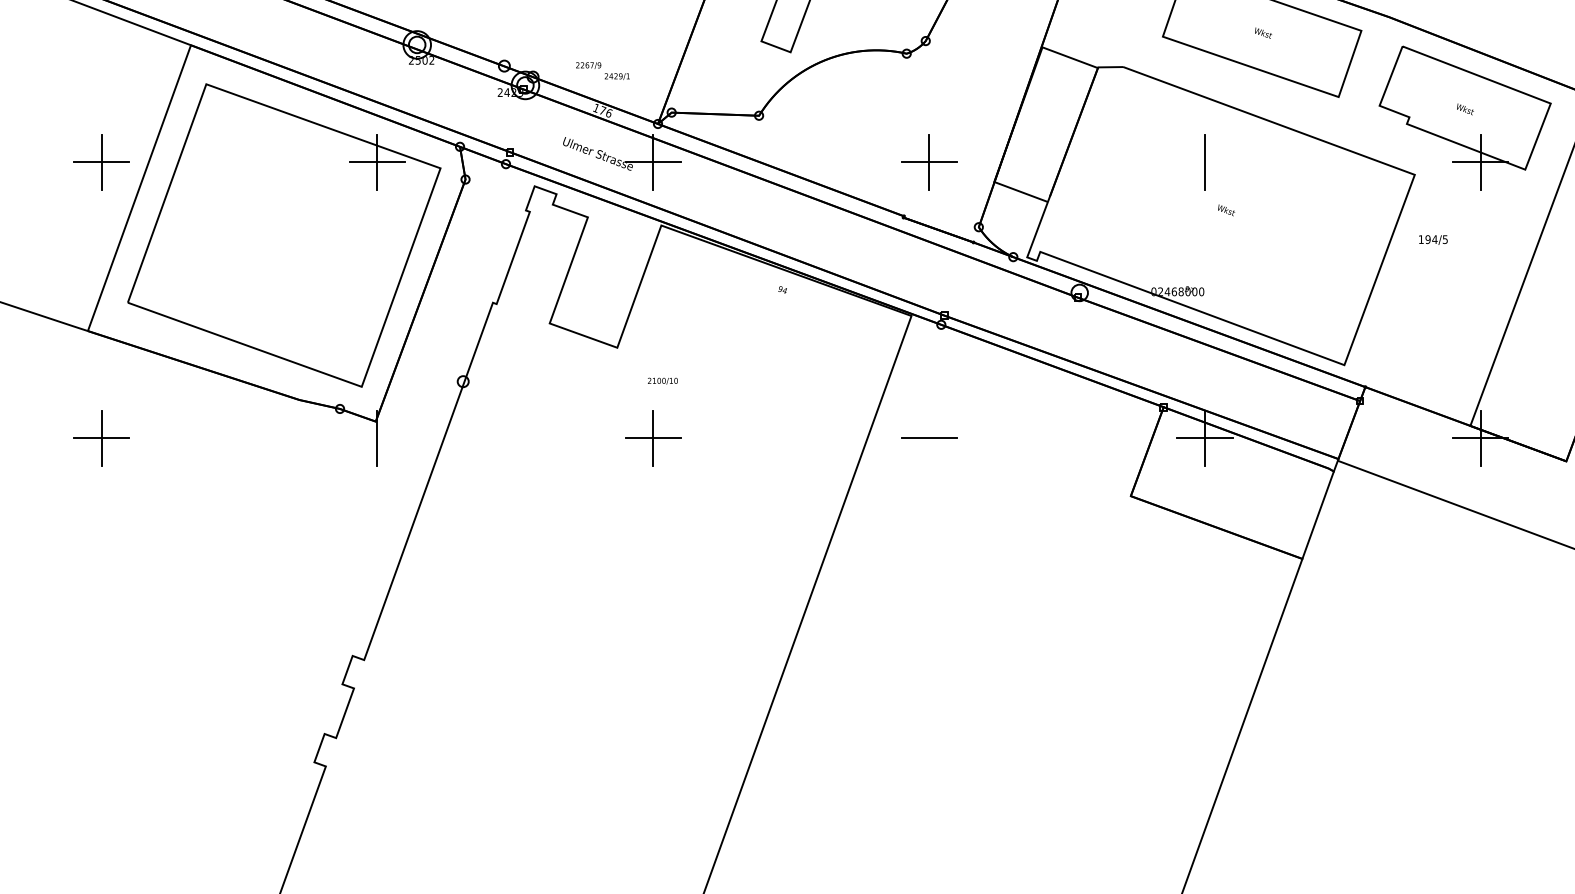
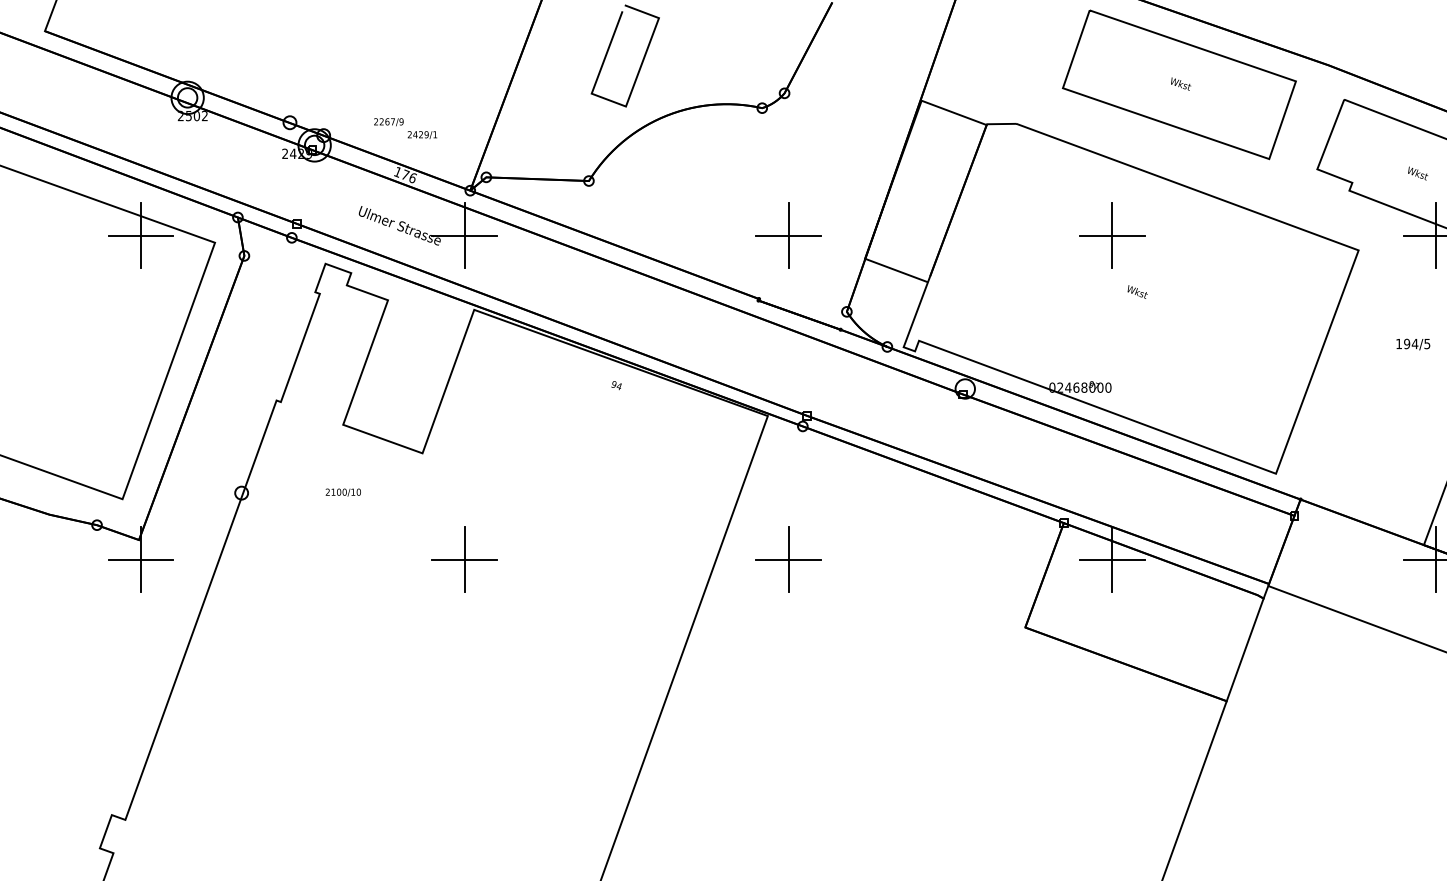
line: (1204, 162) -> (1111, 235), added
text: (1433, 239) -> (1413, 343), moved
text: (662, 380) -> (342, 491), moved
line: (929, 437) -> (788, 558), added
line: (376, 438) -> (139, 559), added

